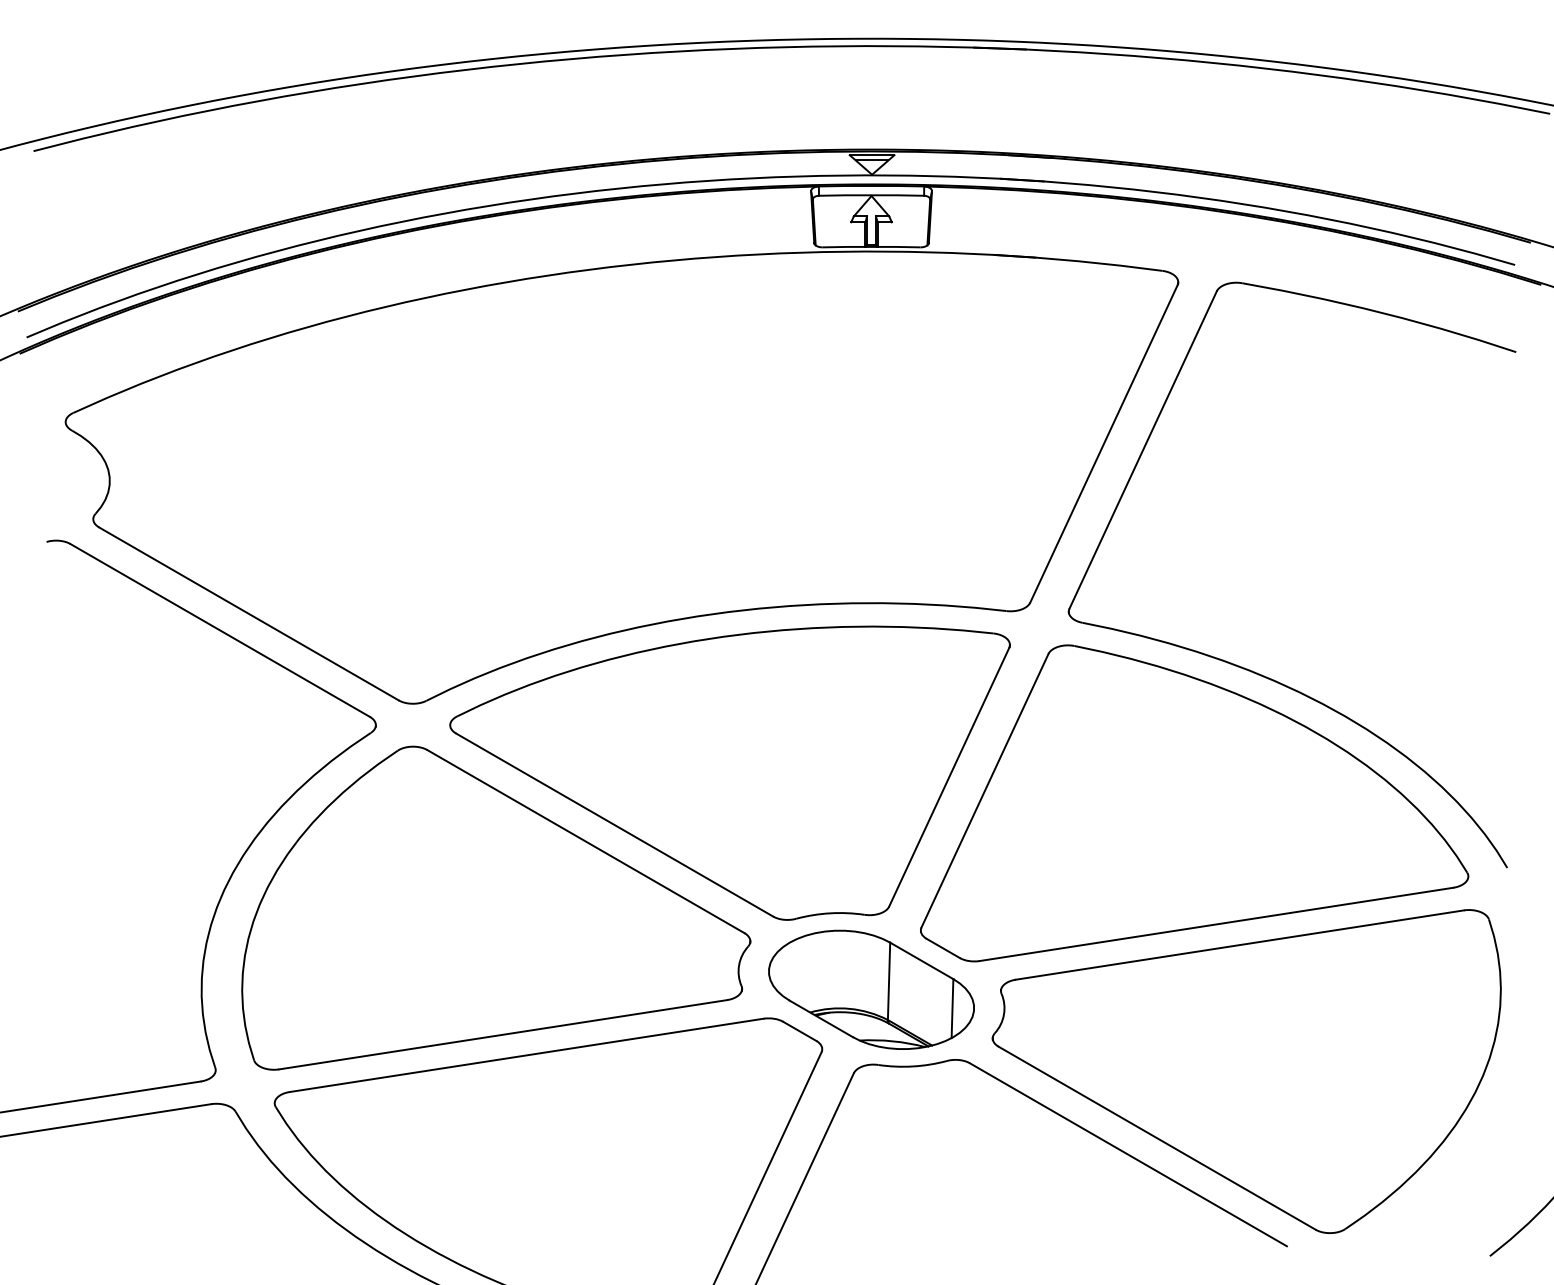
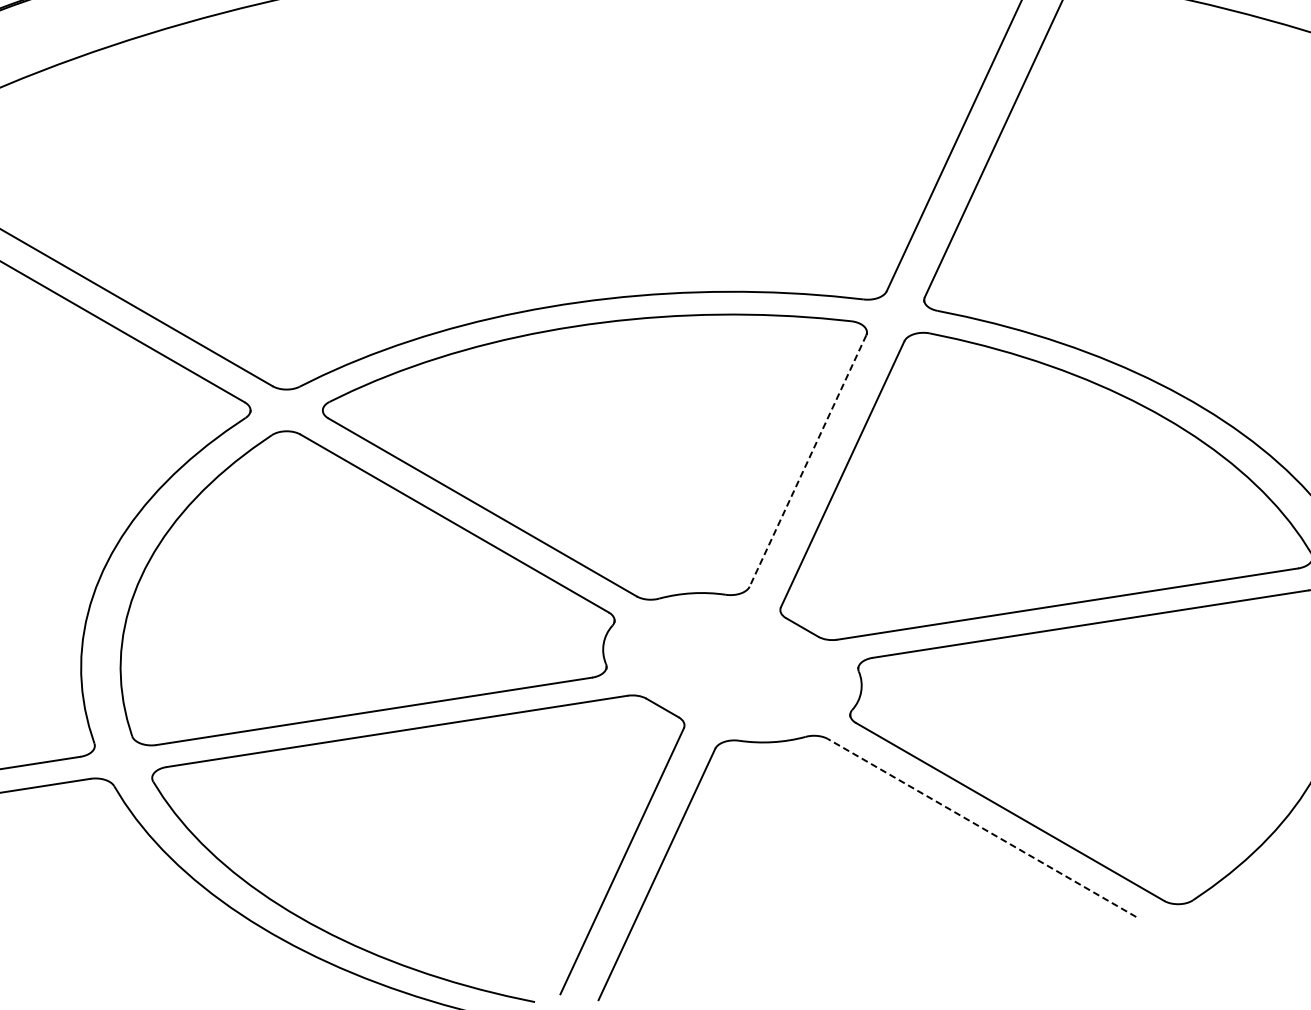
line: (949, 777) -> (808, 461), solid -> dashed
part: (871, 989) -> (732, 667), removed
line: (1128, 1154) -> (982, 827), solid -> dashed

